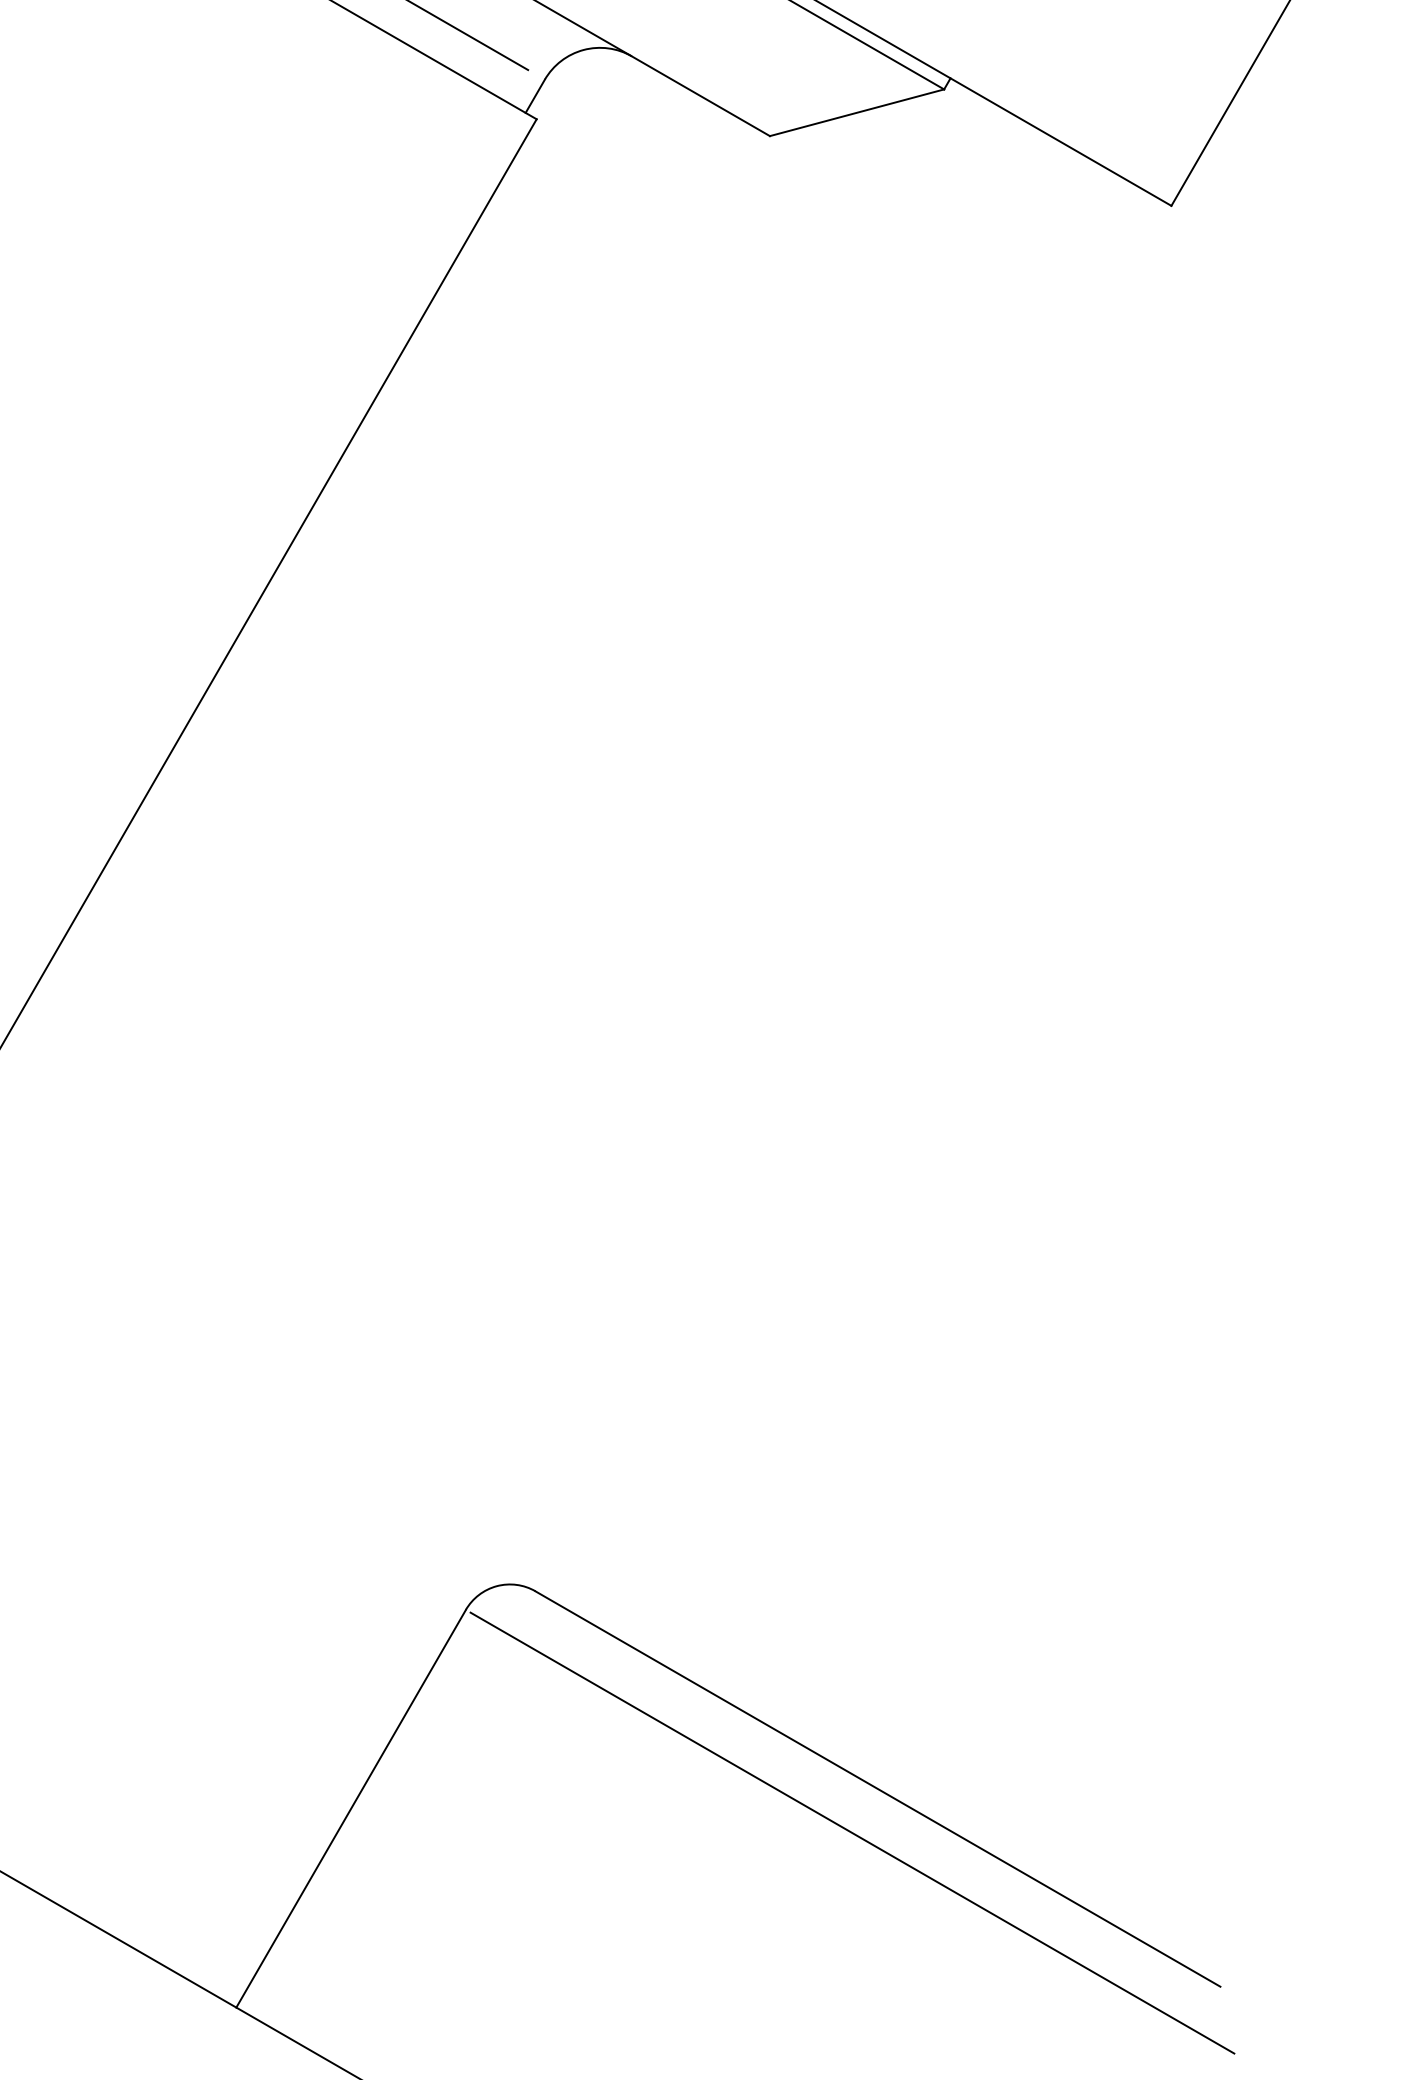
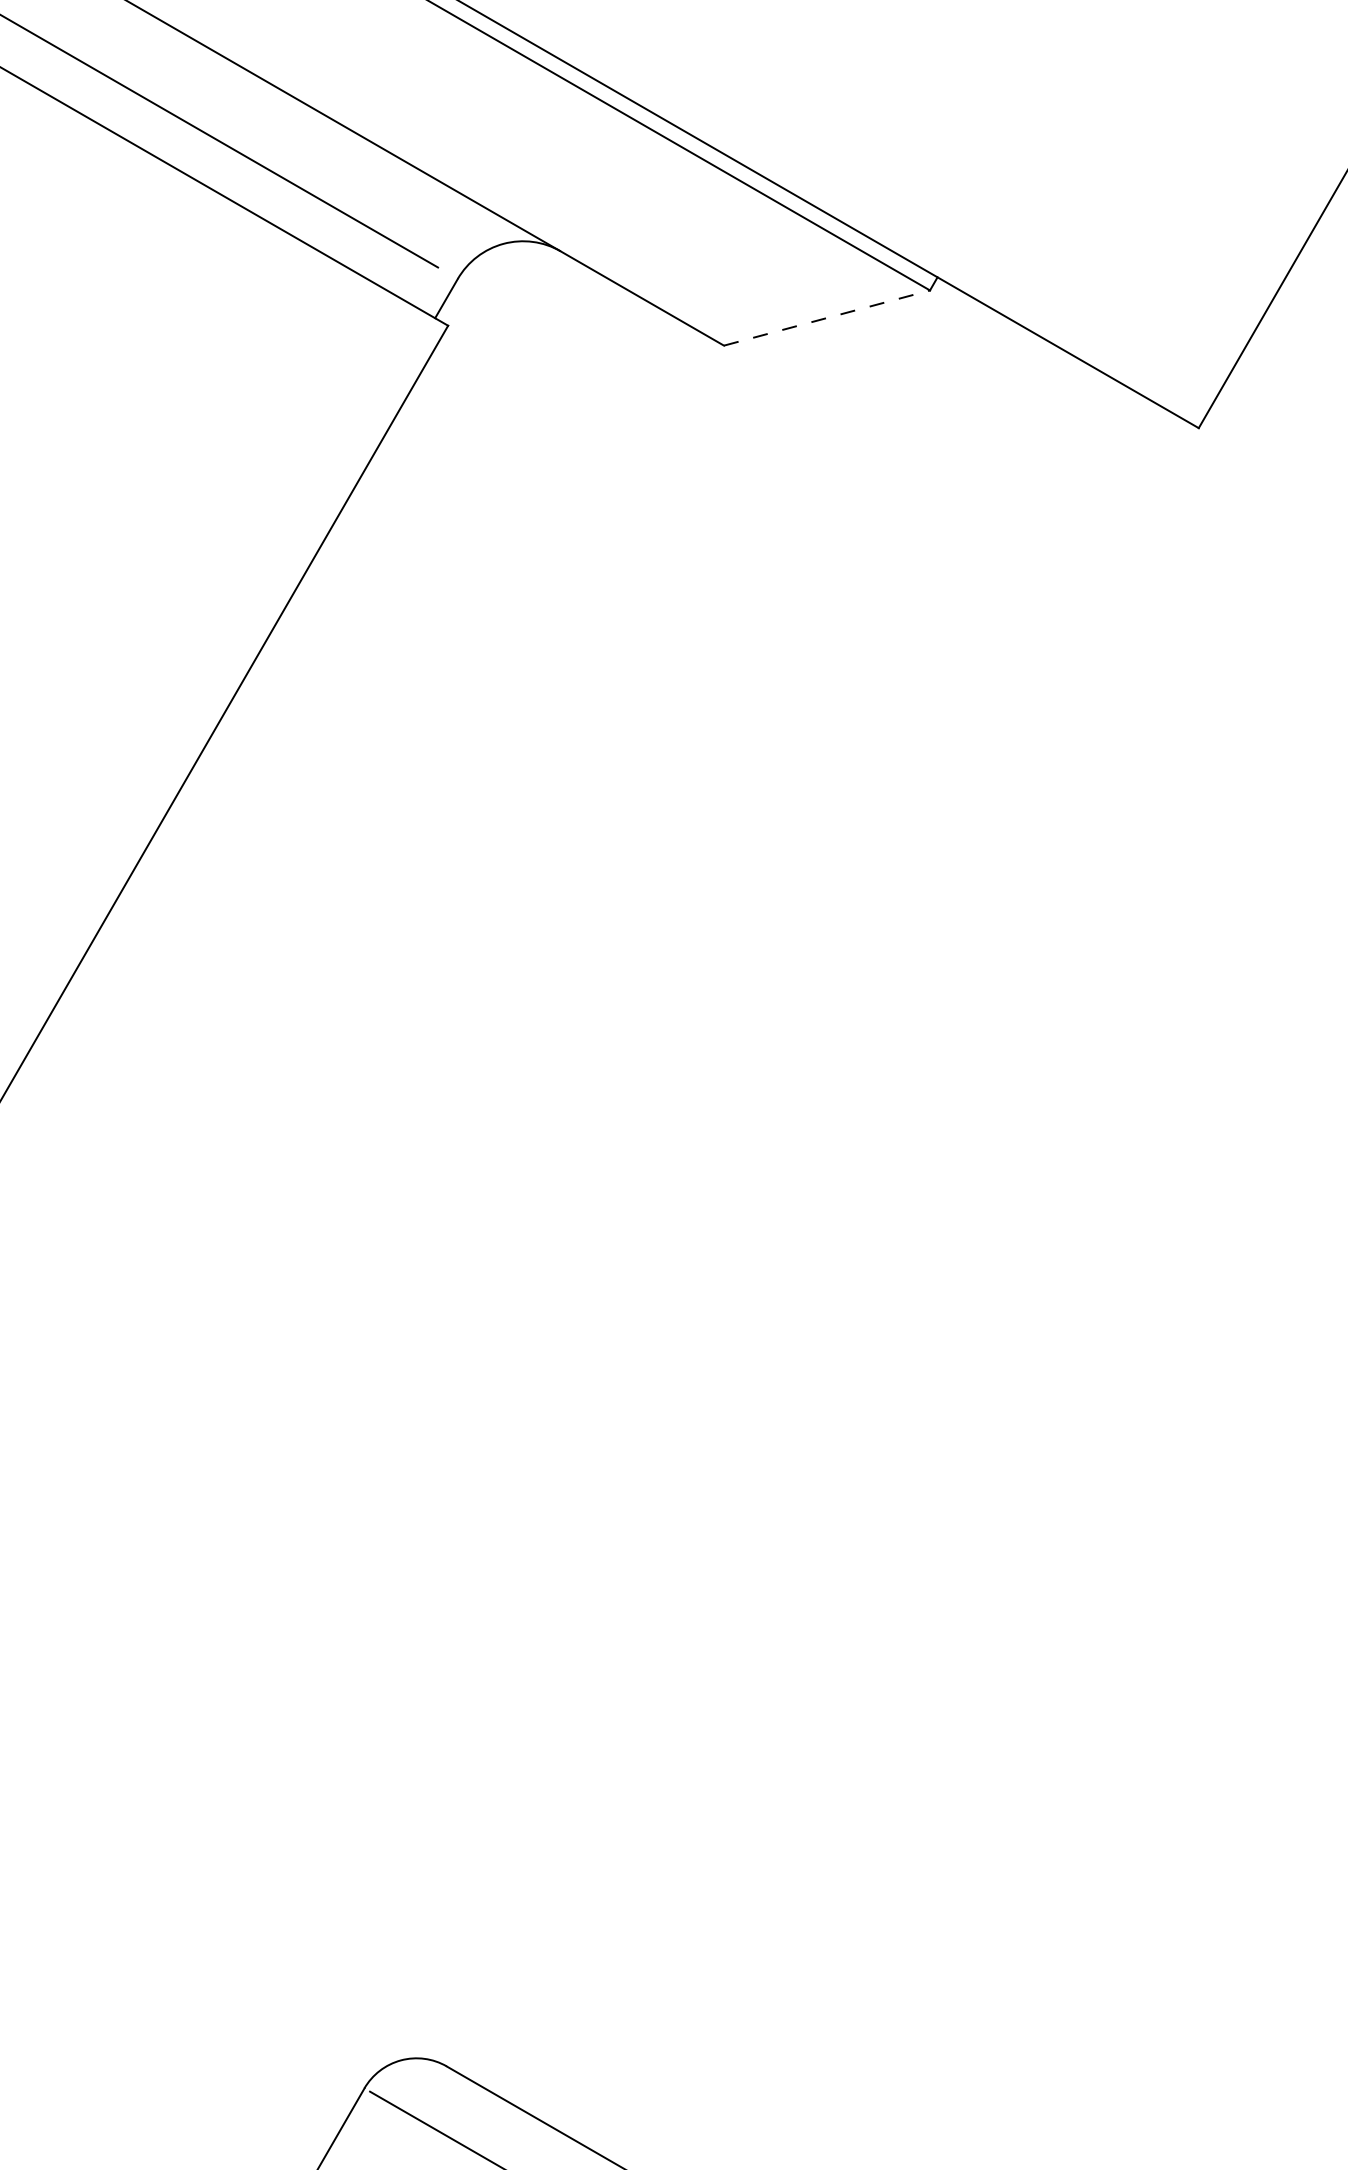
line: (857, 112) -> (827, 317), solid -> dashed

